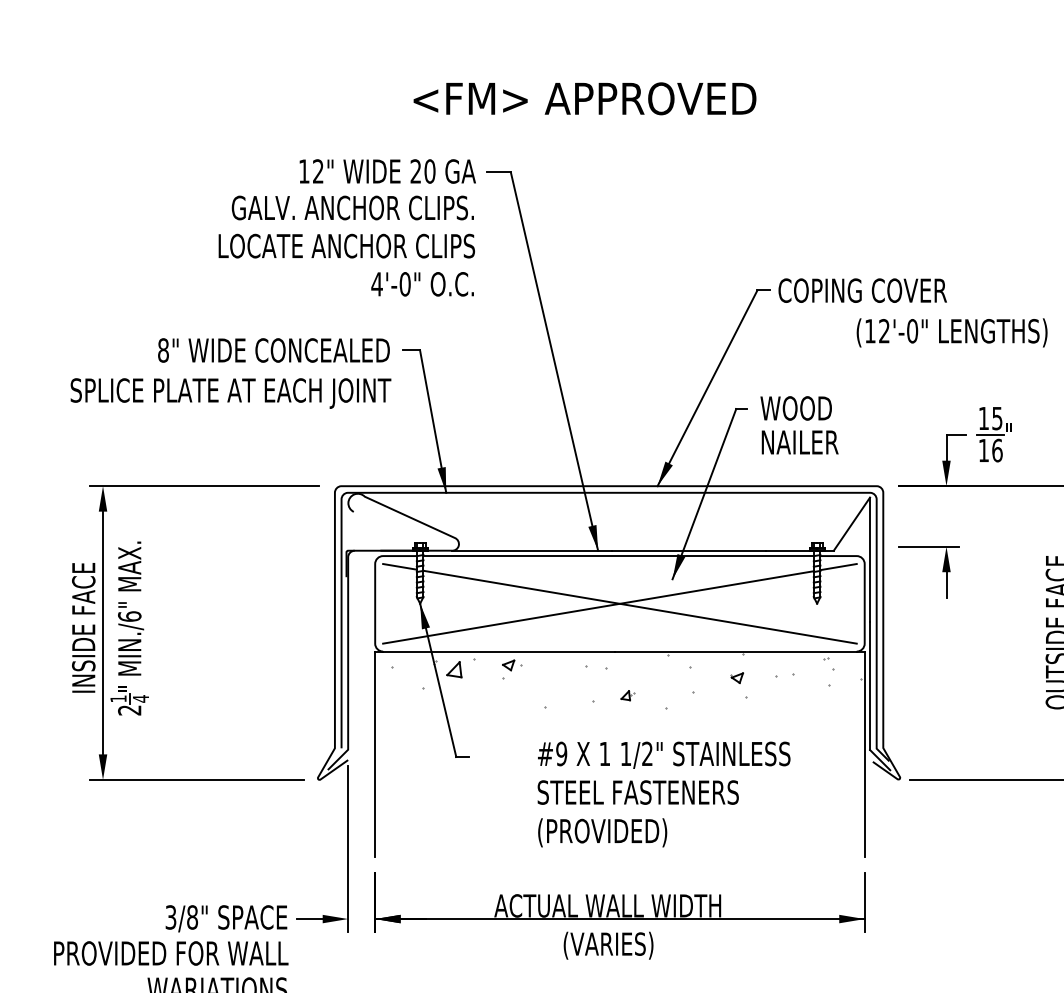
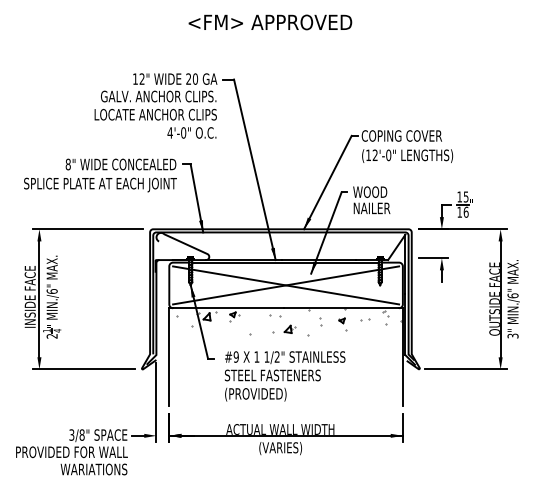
text: (585, 98) -> (270, 22), moved
text: (951, 331) -> (407, 155), moved
part: (692, 679) -> (320, 321), size x0.62
part: (627, 694) -> (289, 328), size x1.67
text: (664, 794) -> (285, 376), moved

